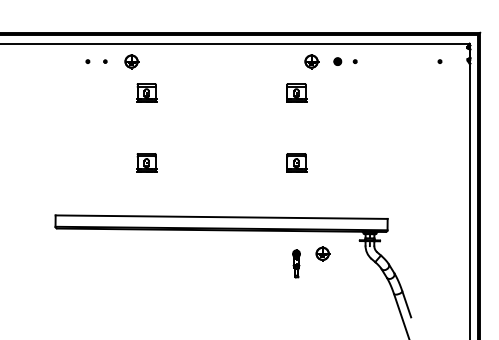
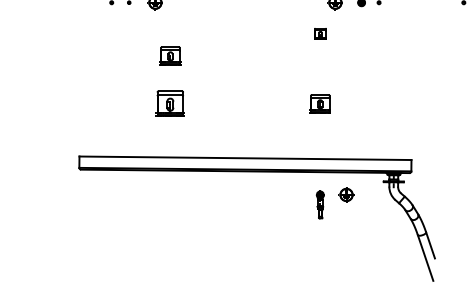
part: (146, 92) -> (170, 55), moved
part: (296, 92) -> (320, 33), size x0.6
part: (146, 162) -> (170, 103), size x1.4

